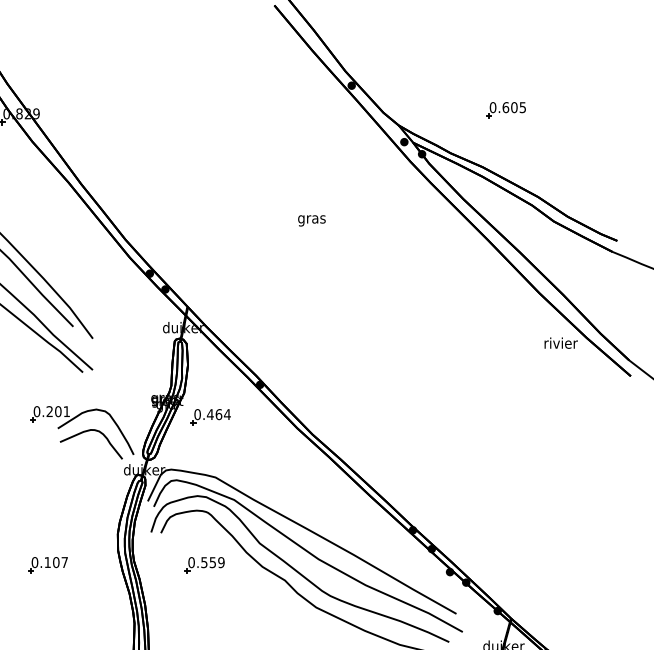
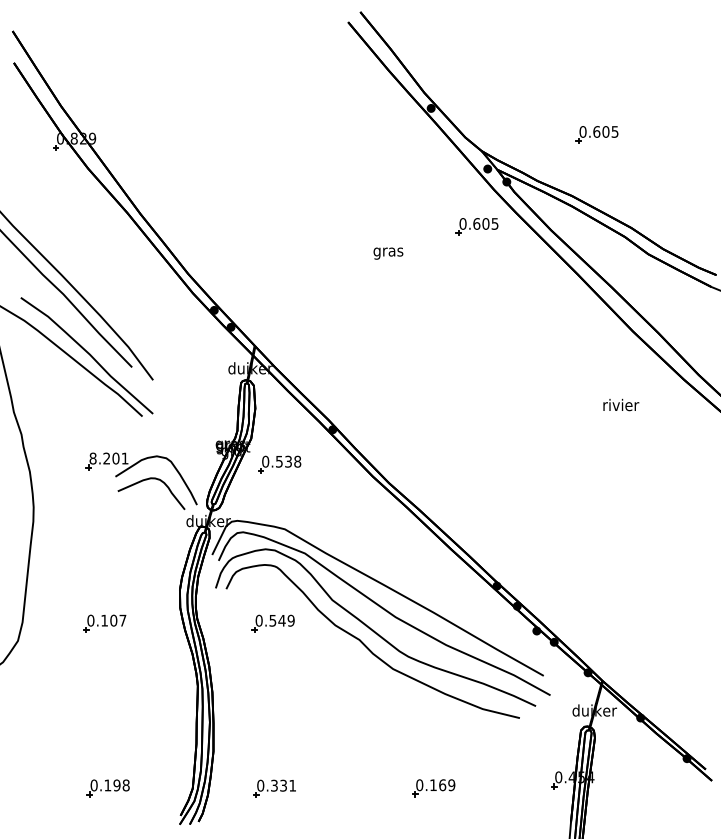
part: (393, 195) -> (476, 226), added
text: (561, 342) -> (621, 404), moved
text: (36, 411) -> (92, 458), 0.201 -> 8.201
text: (218, 414) -> (288, 461), 0.464 -> 0.538
text: (212, 562) -> (281, 620), 0.559 -> 0.549

